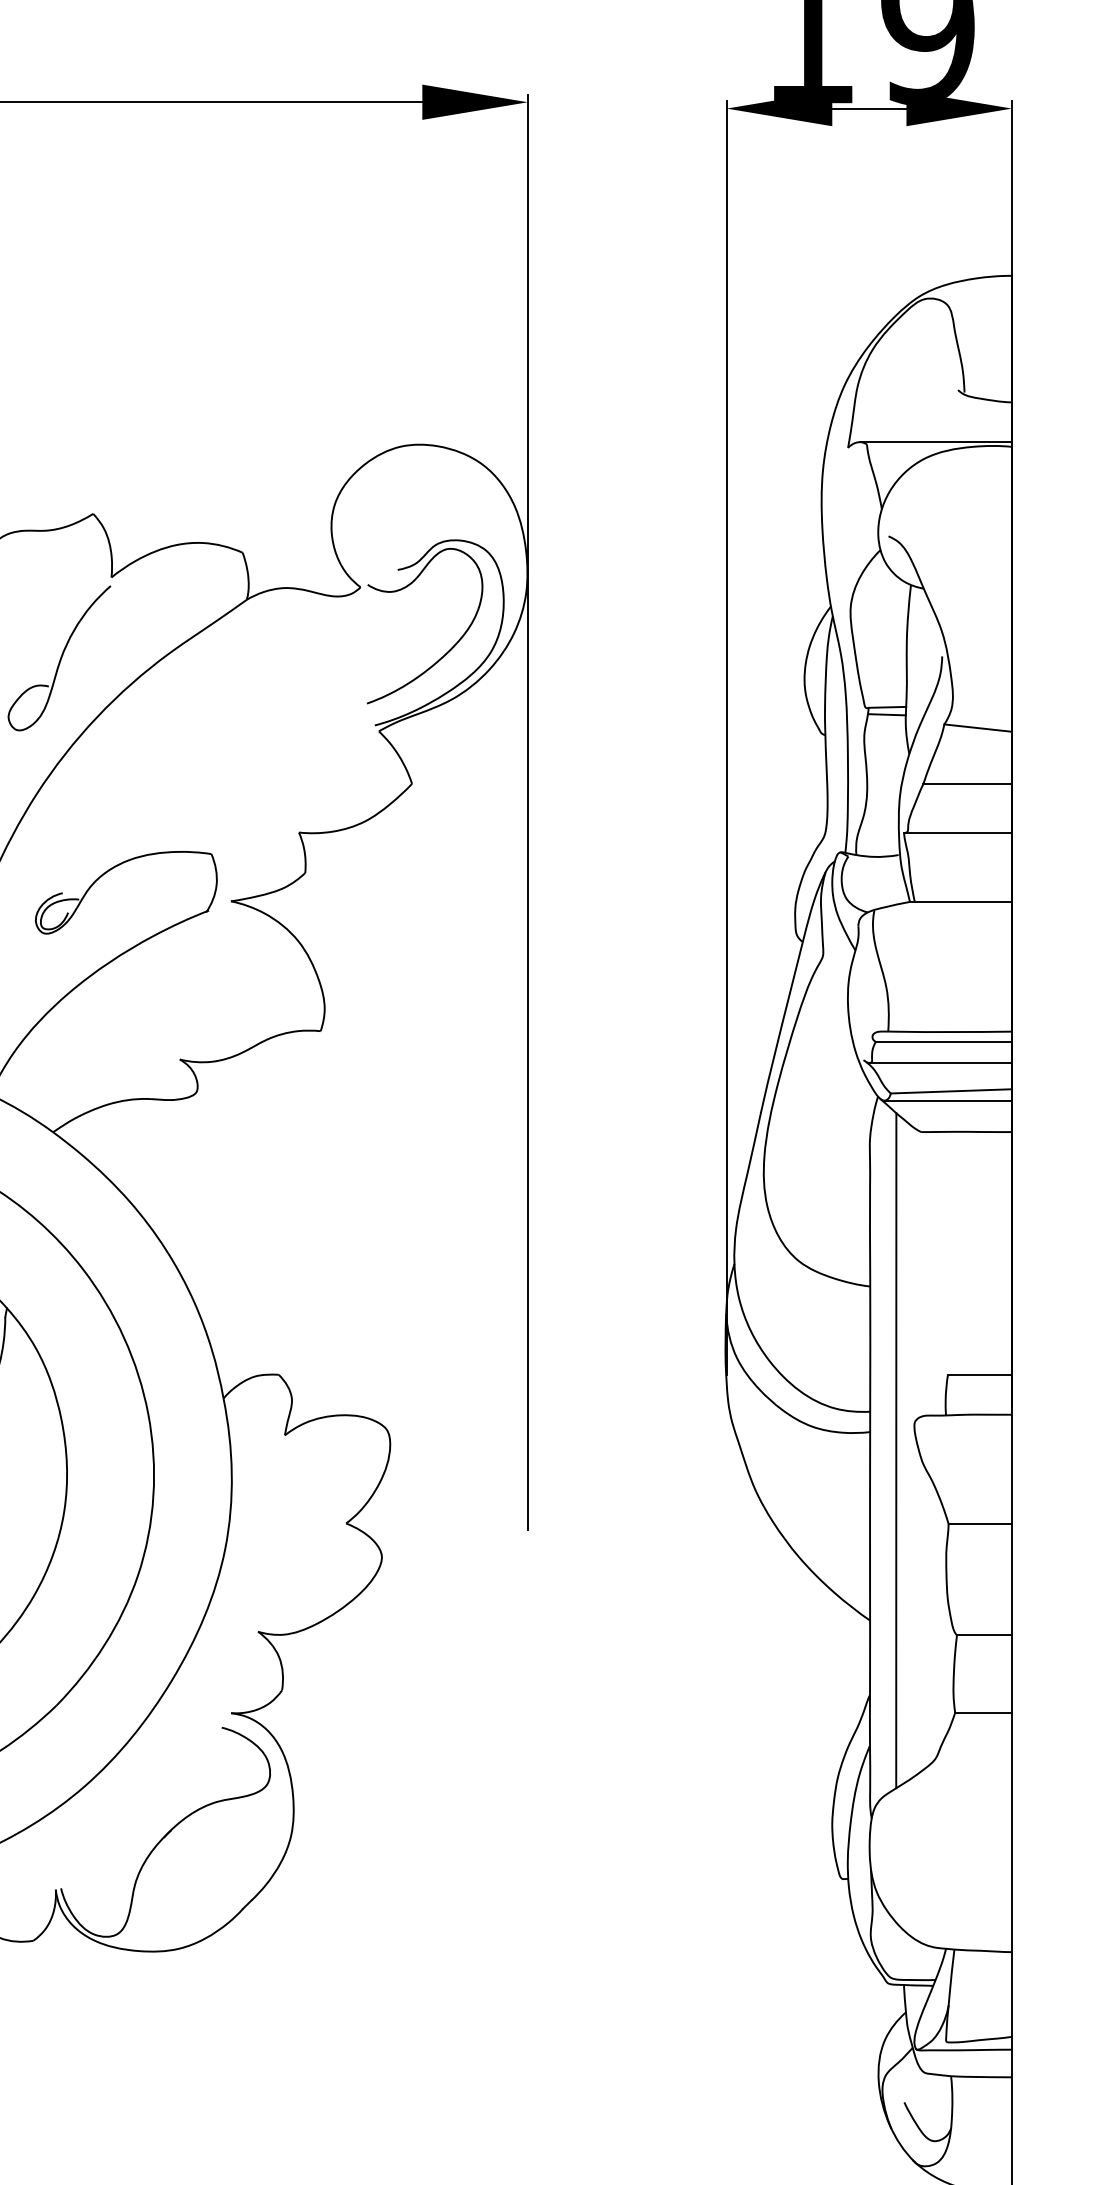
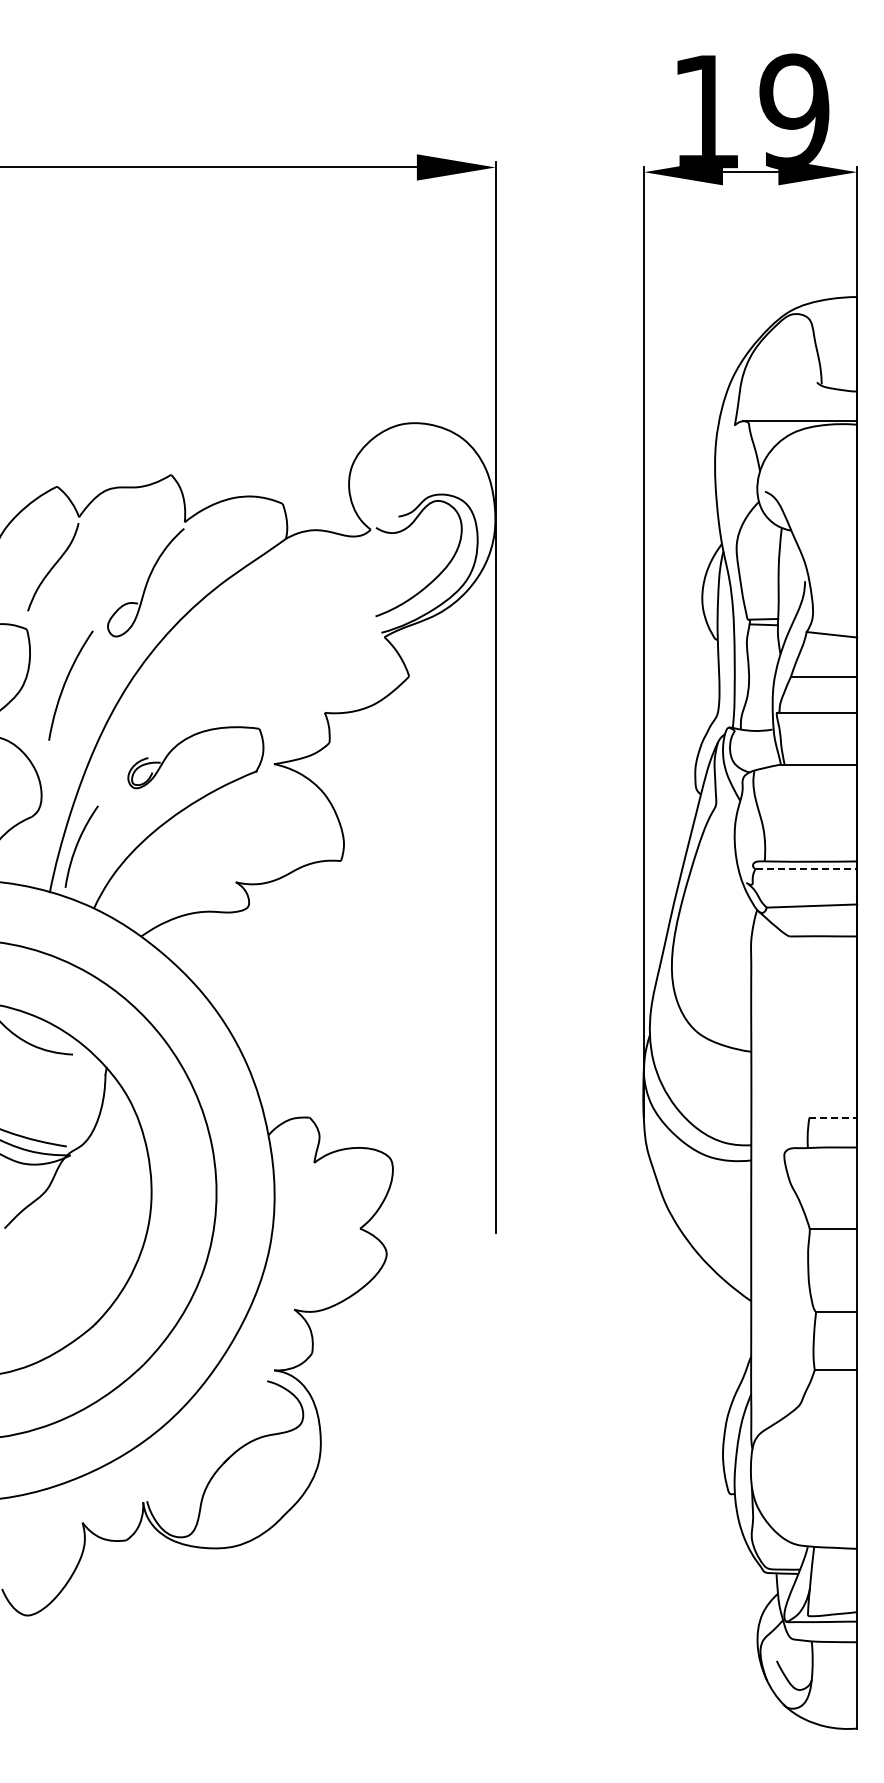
line: (944, 1041) -> (806, 868), solid -> dashed
line: (941, 1062) -> (804, 884), removed
line: (948, 1100) -> (809, 912), removed
line: (980, 1374) -> (833, 1117), solid -> dashed
line: (895, 1450) -> (770, 1174), removed

